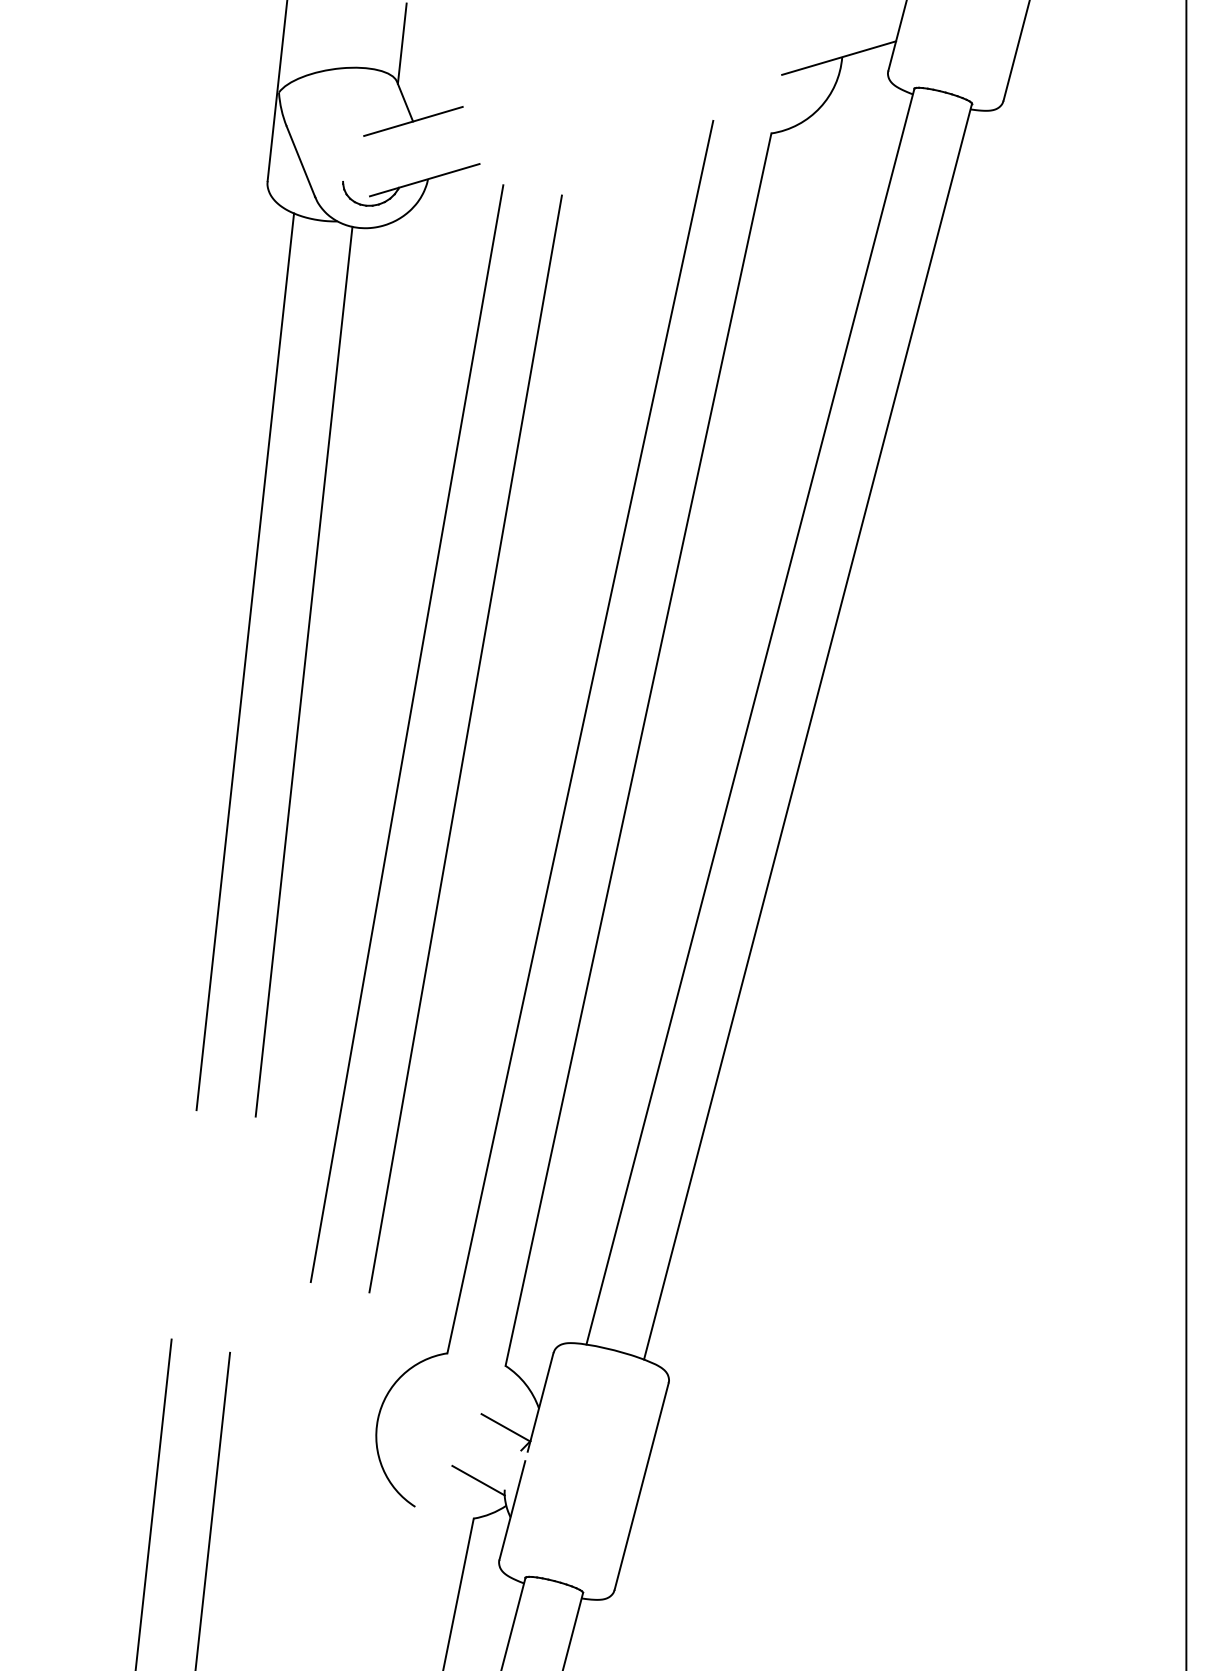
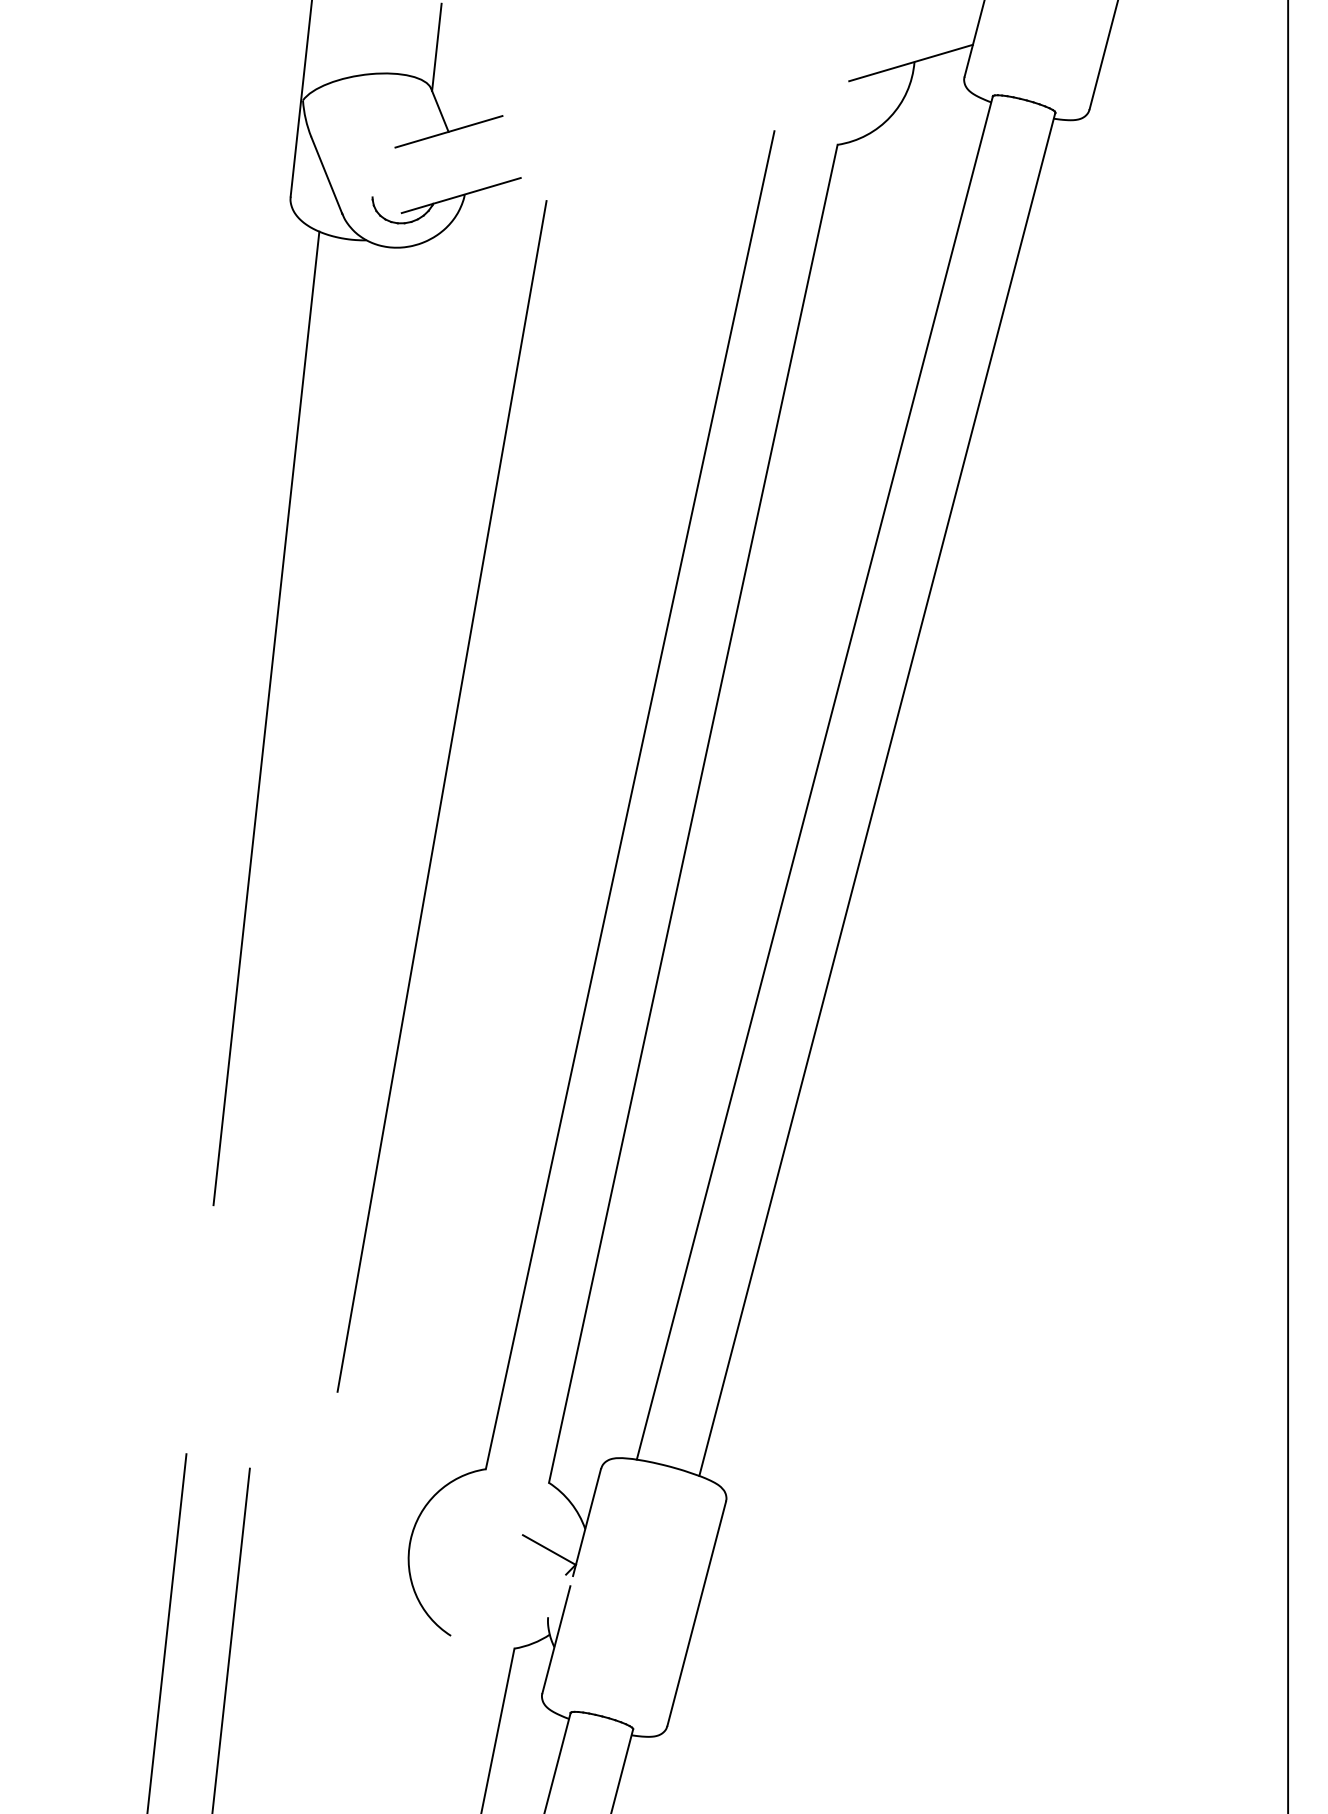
line: (303, 672) -> (329, 729), removed
line: (465, 743) -> (505, 807), removed
line: (478, 1480) -> (519, 1607), removed

